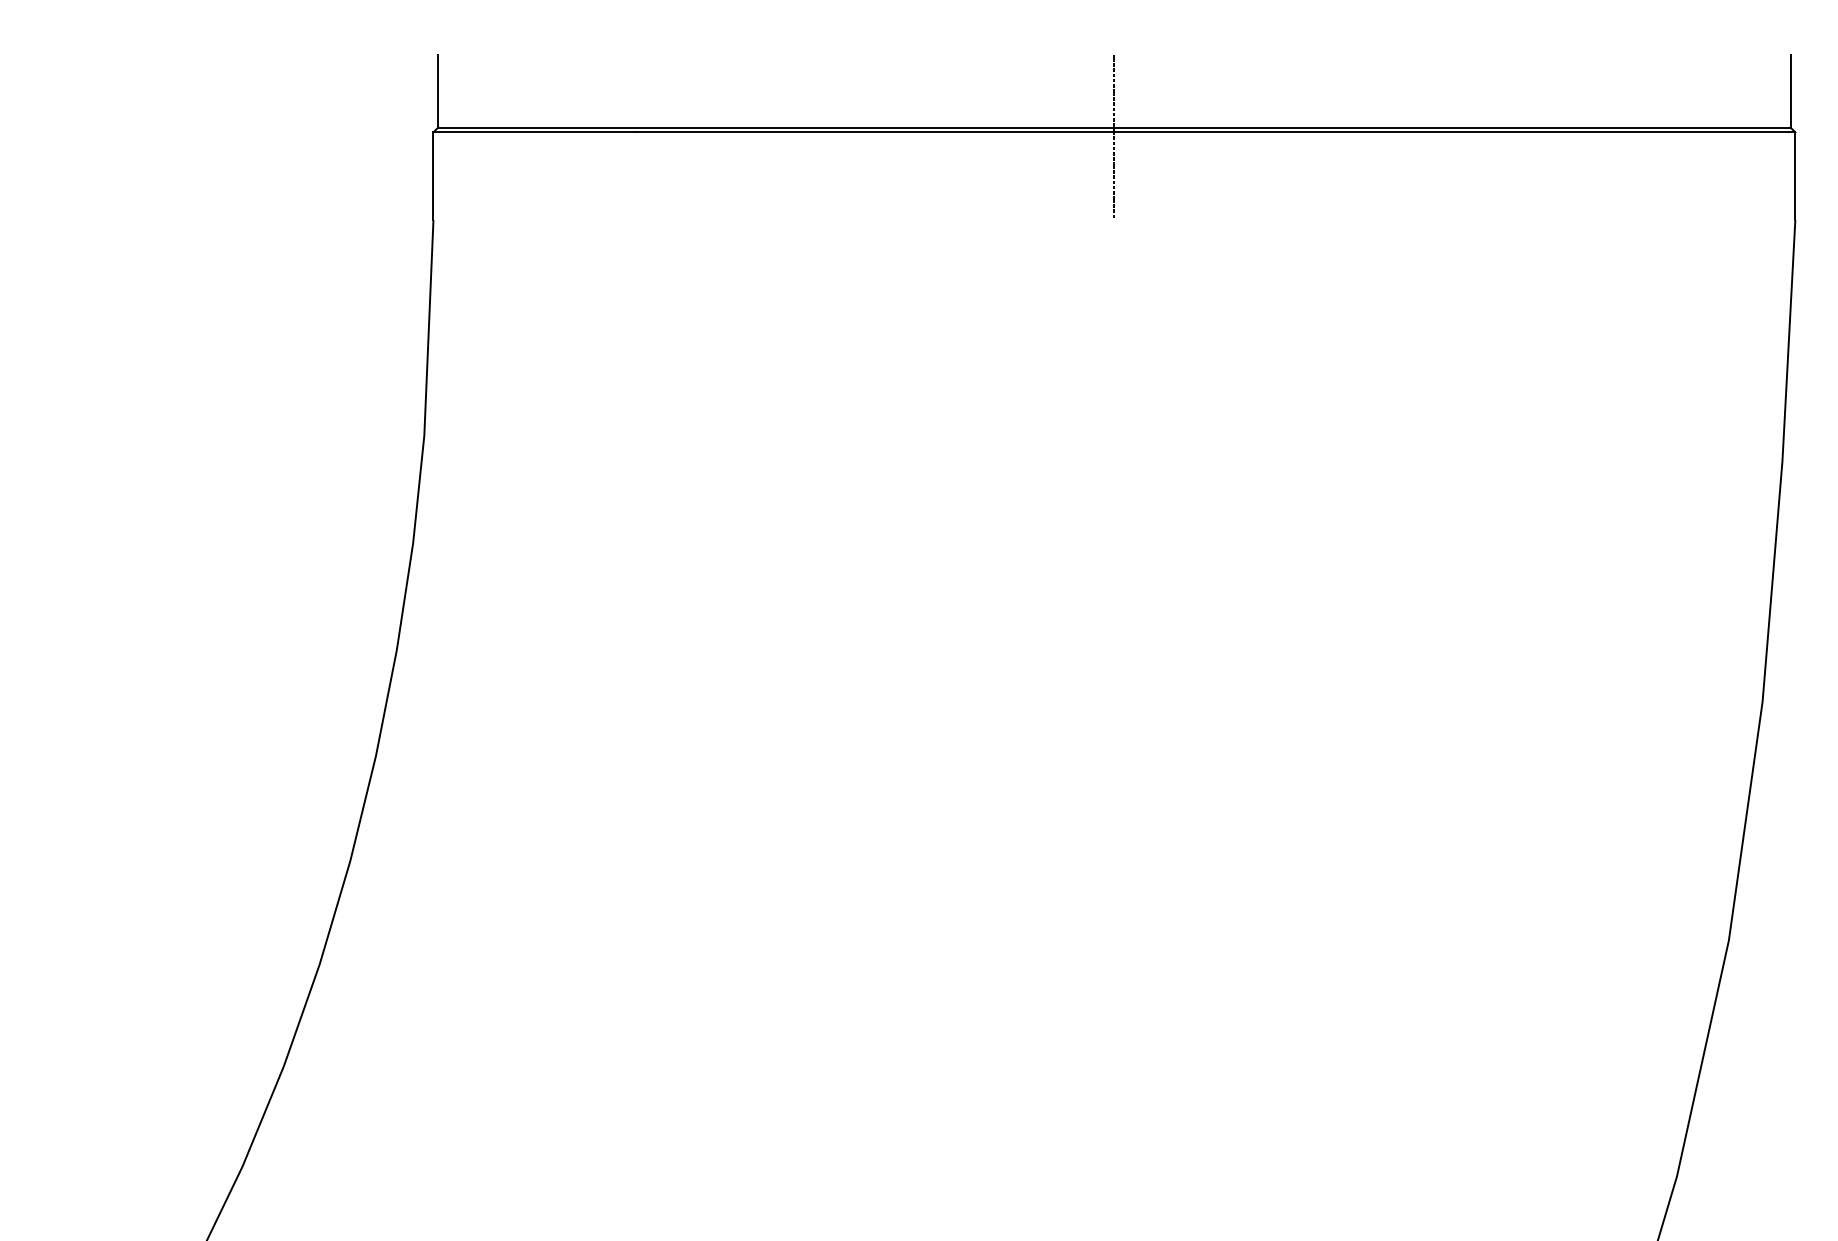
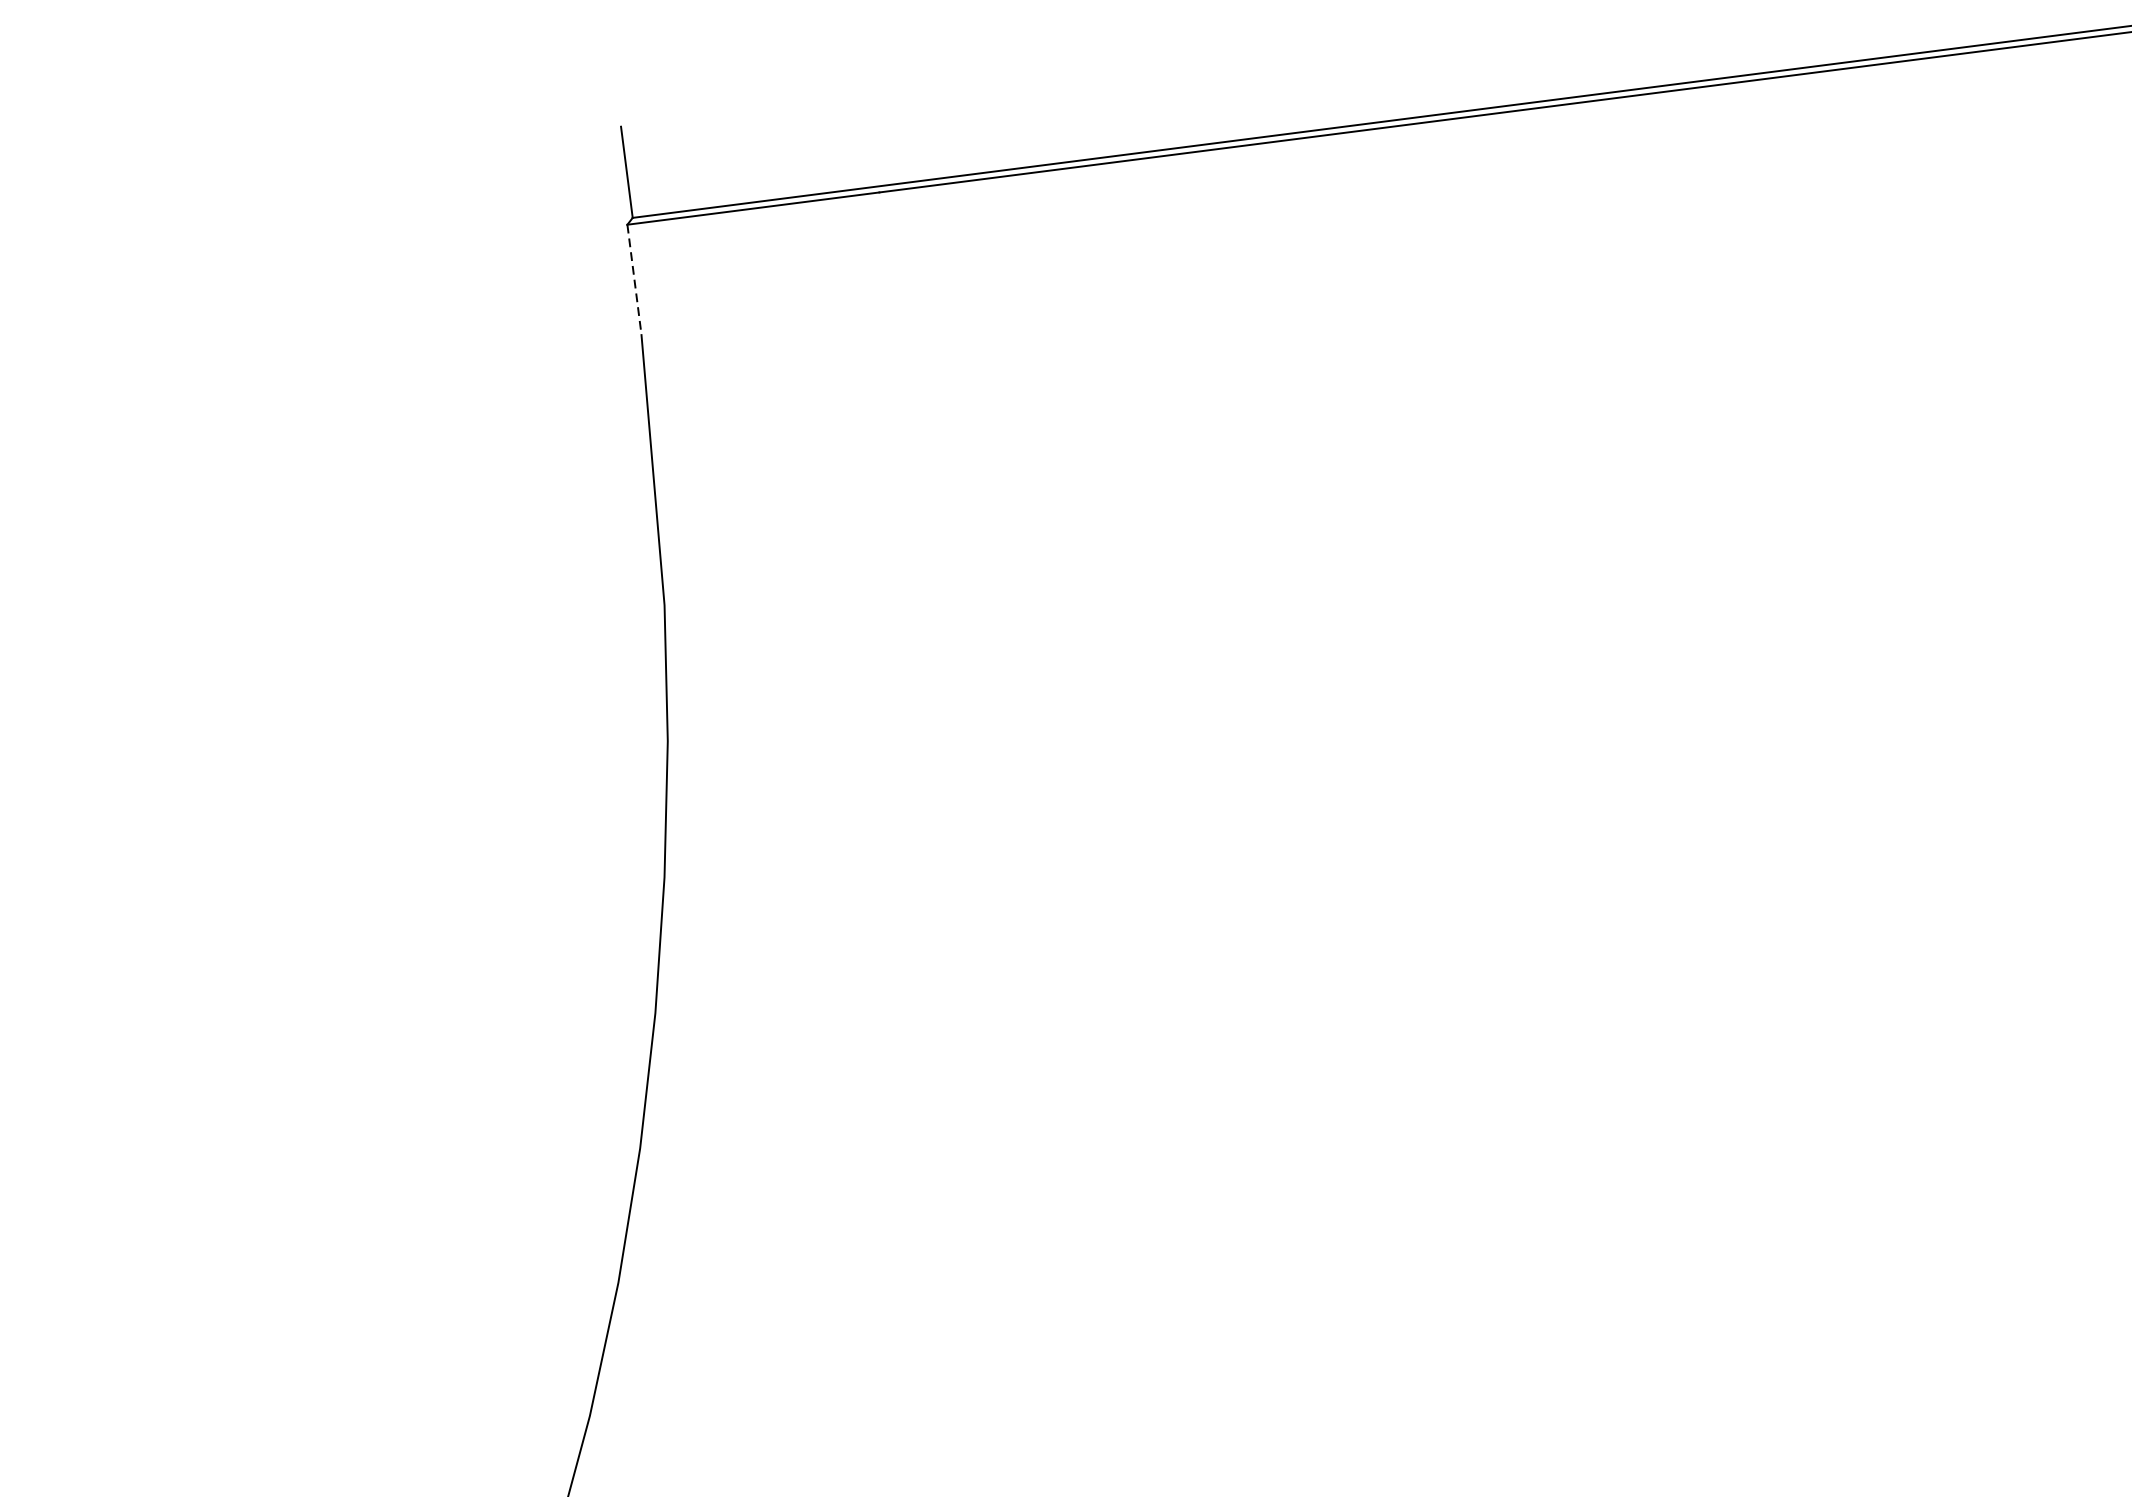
line: (1114, 136) -> (1479, 120), removed
line: (433, 176) -> (634, 279), solid -> dashed

